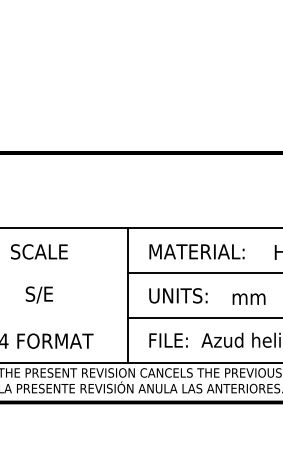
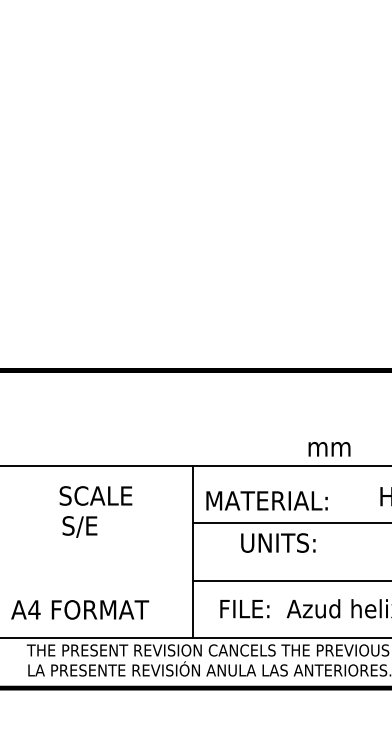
text: (39, 251) -> (95, 495), moved
text: (196, 251) -> (266, 500), moved
text: (39, 294) -> (79, 526), moved
text: (178, 295) -> (278, 542), moved
text: (249, 299) -> (329, 449), moved

